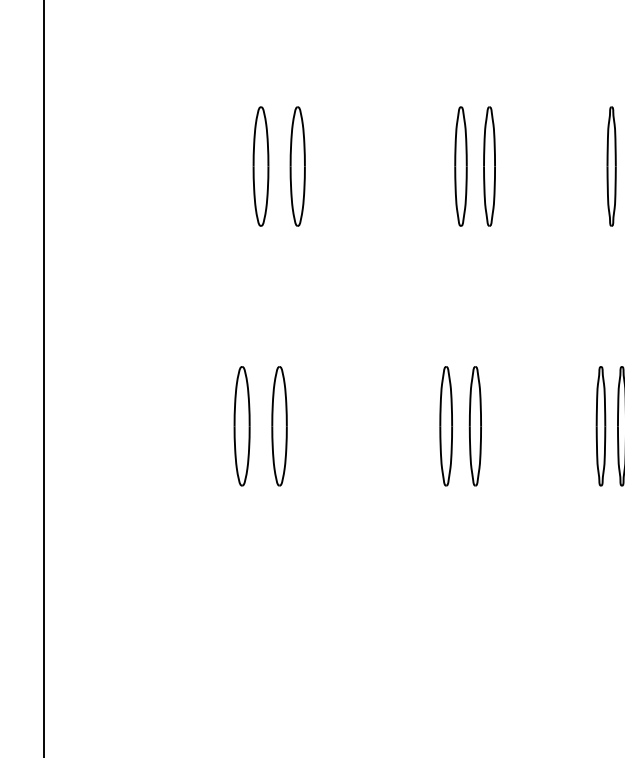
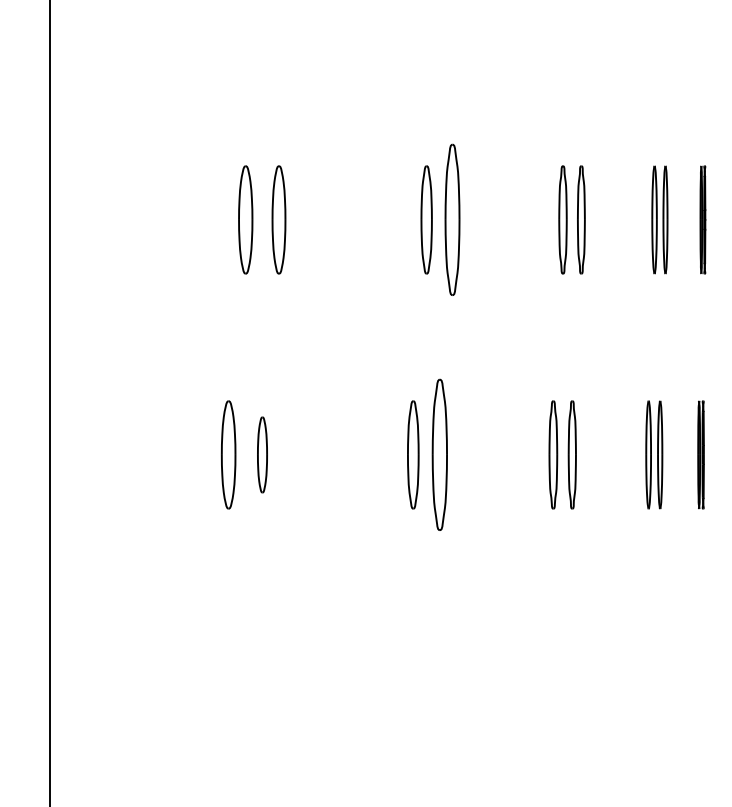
part: (489, 166) -> (452, 219), size x1.4
part: (279, 425) -> (262, 454), size x0.7
part: (475, 425) -> (439, 454), size x1.4

